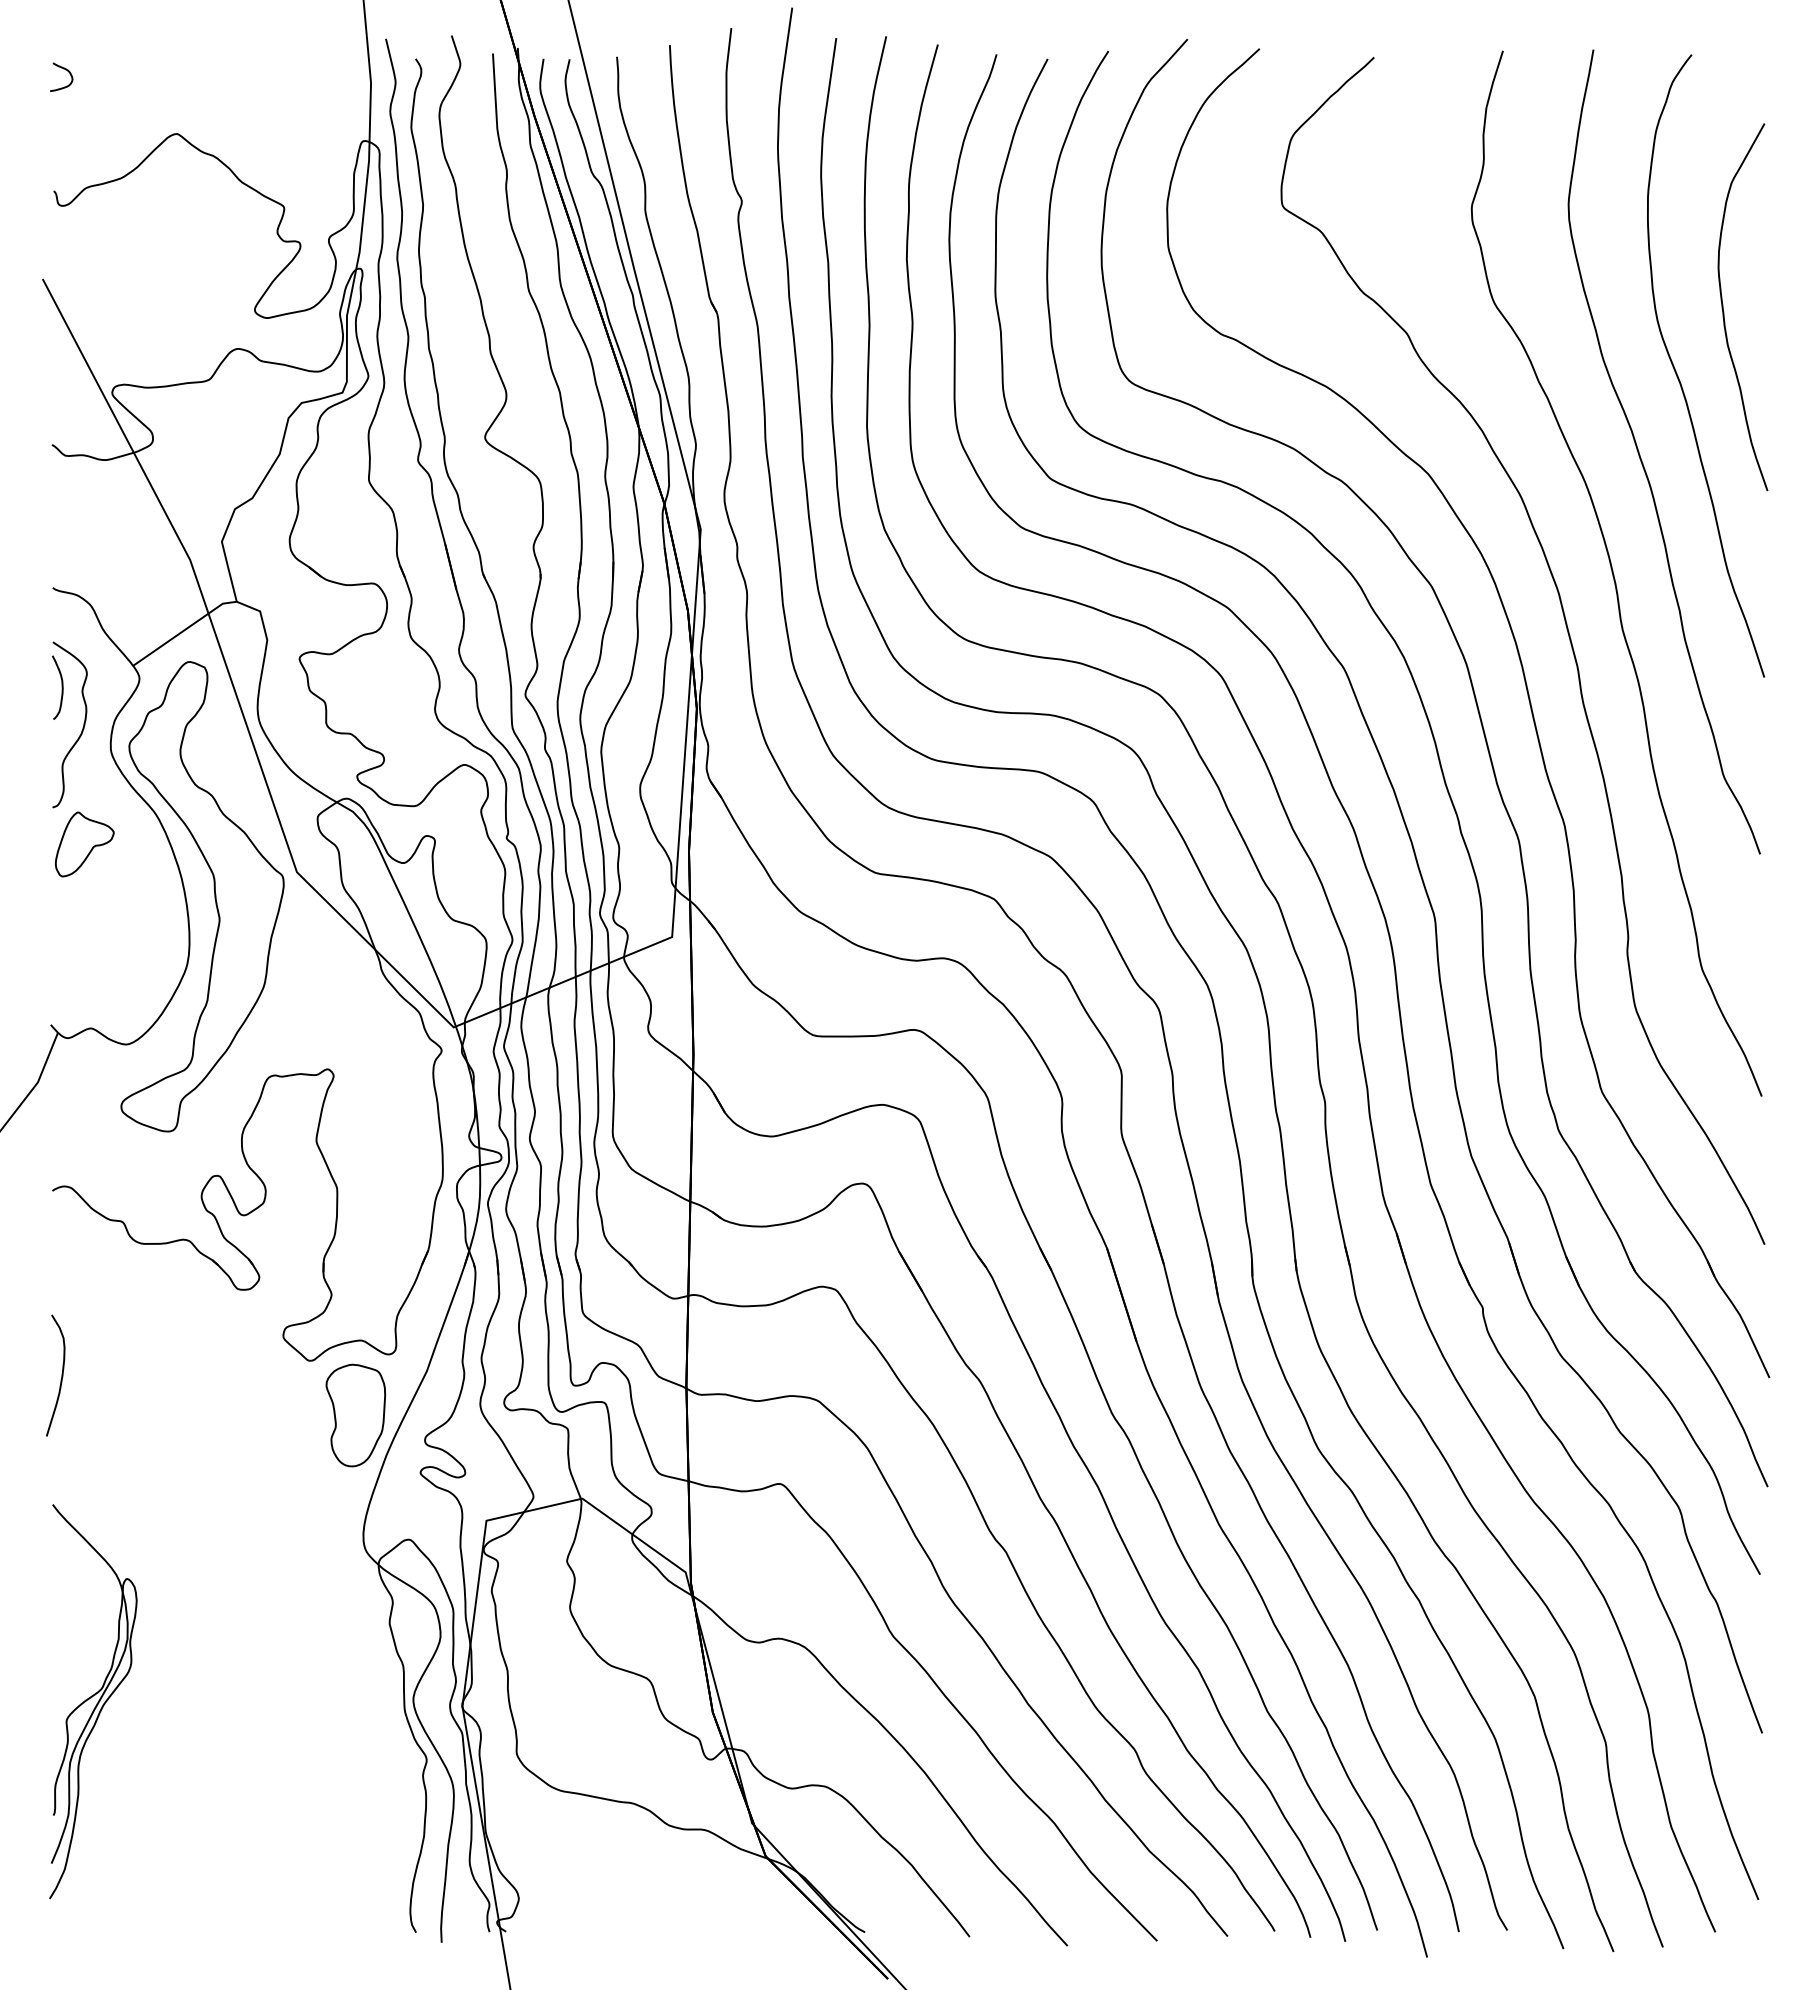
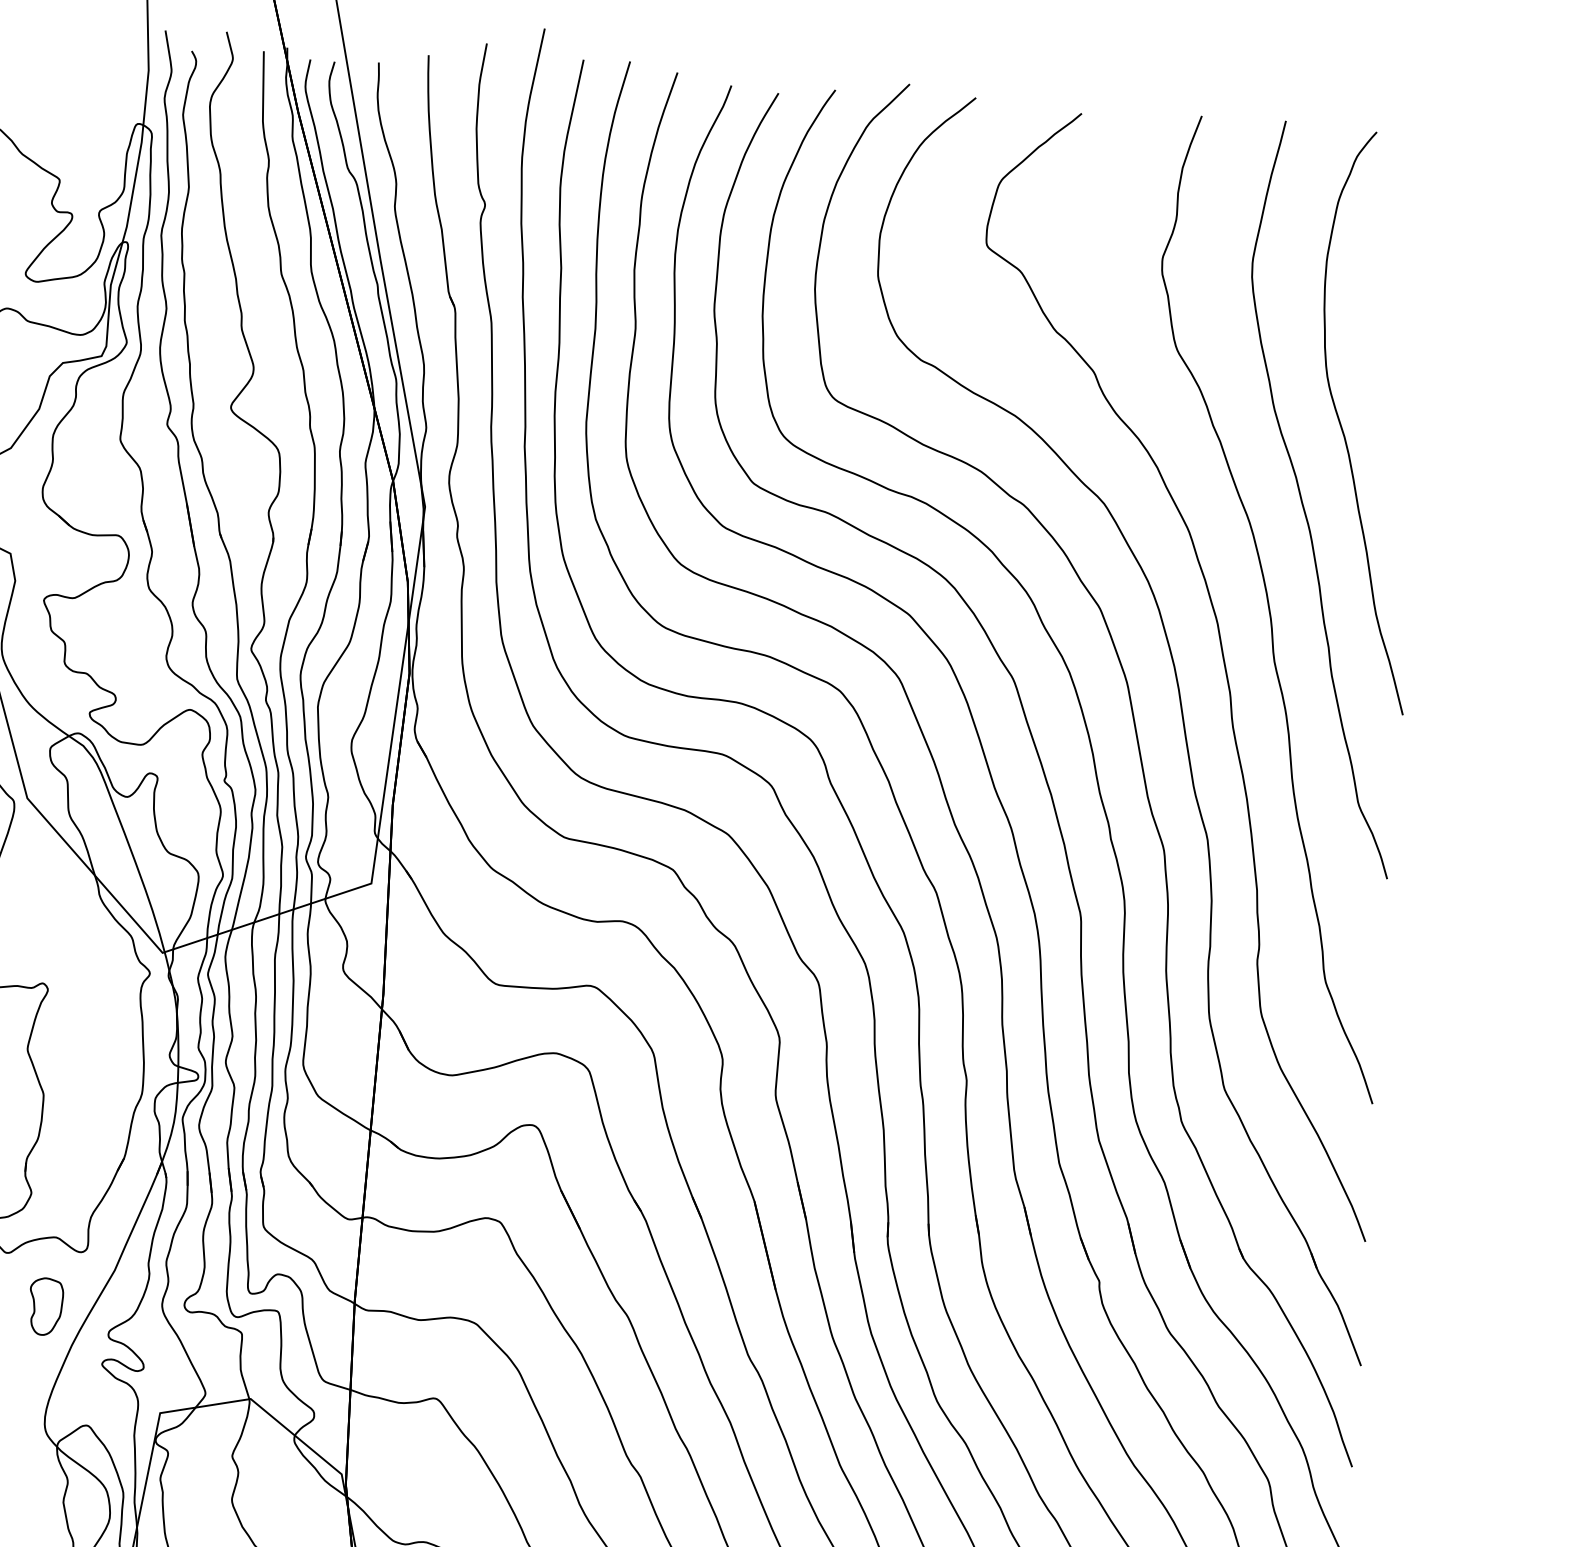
curve: (1724, 312) -> (1390, 373), removed
part: (355, 1415) -> (45, 1306), size x0.6

